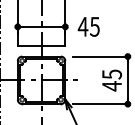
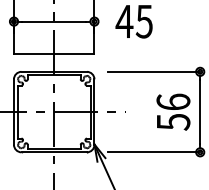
text: (112, 80) -> (174, 112), 45 -> 56

